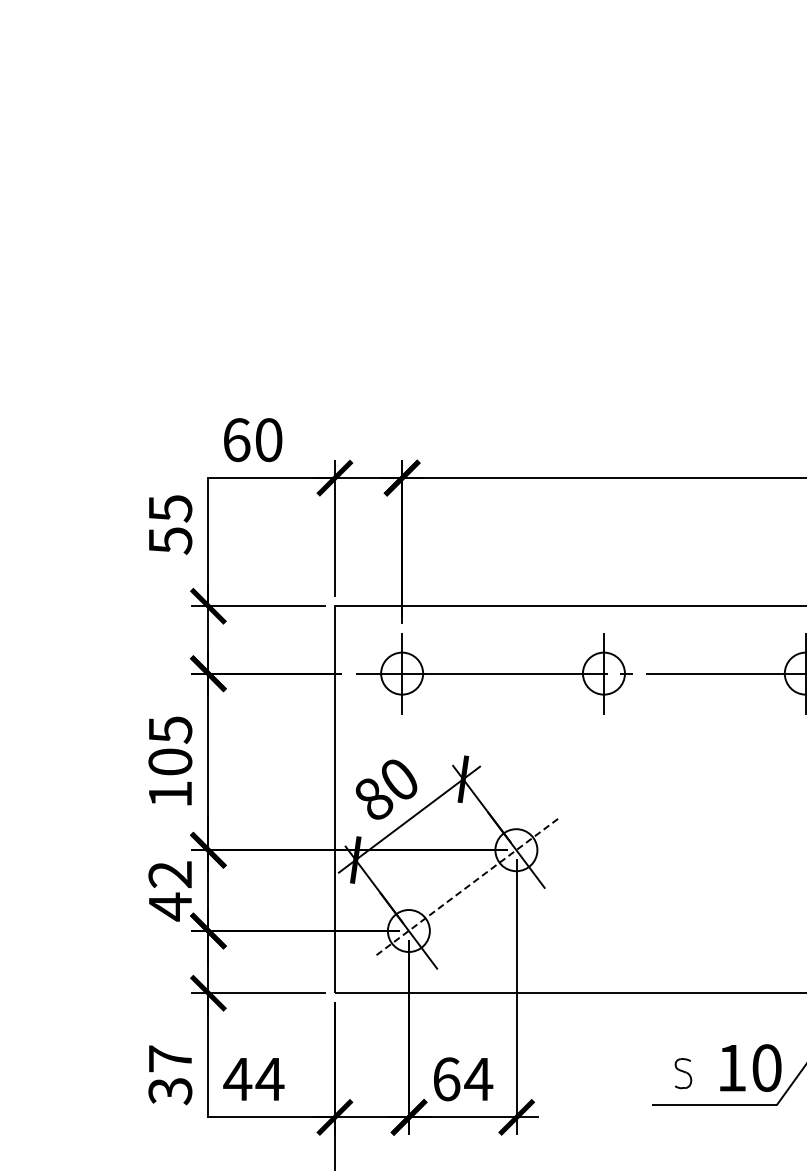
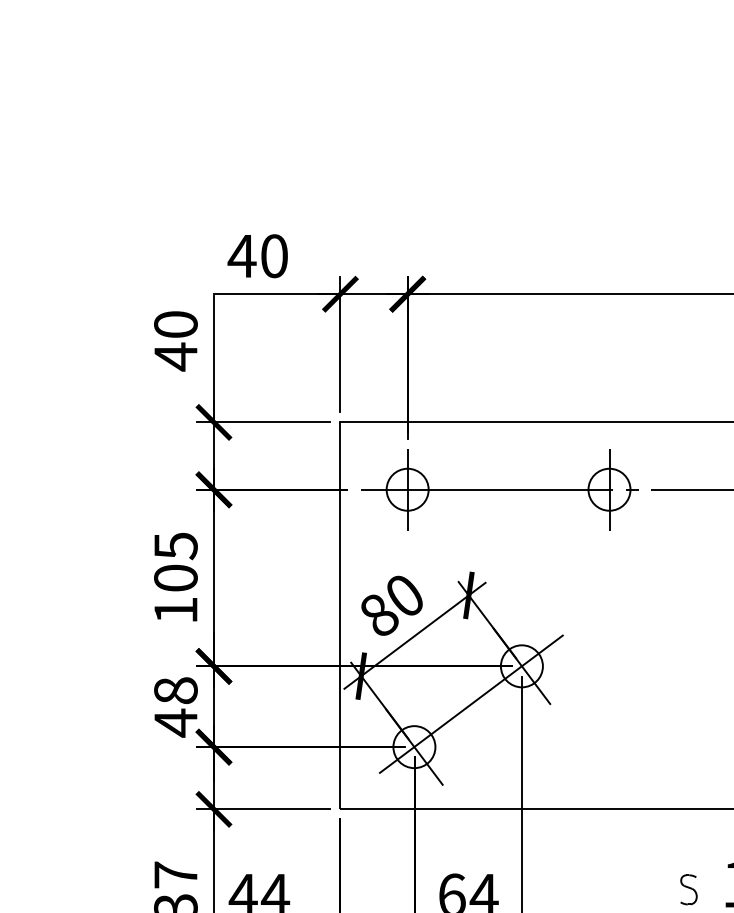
text: (236, 440) -> (242, 256), 60 -> 40
text: (170, 525) -> (176, 341), 55 -> 40
text: (170, 874) -> (176, 690), 42 -> 48
line: (465, 888) -> (471, 704), dashed -> solid

